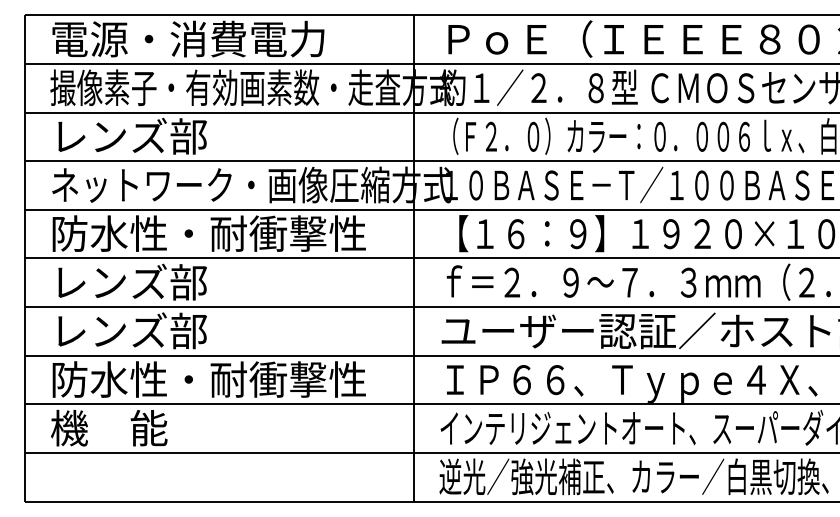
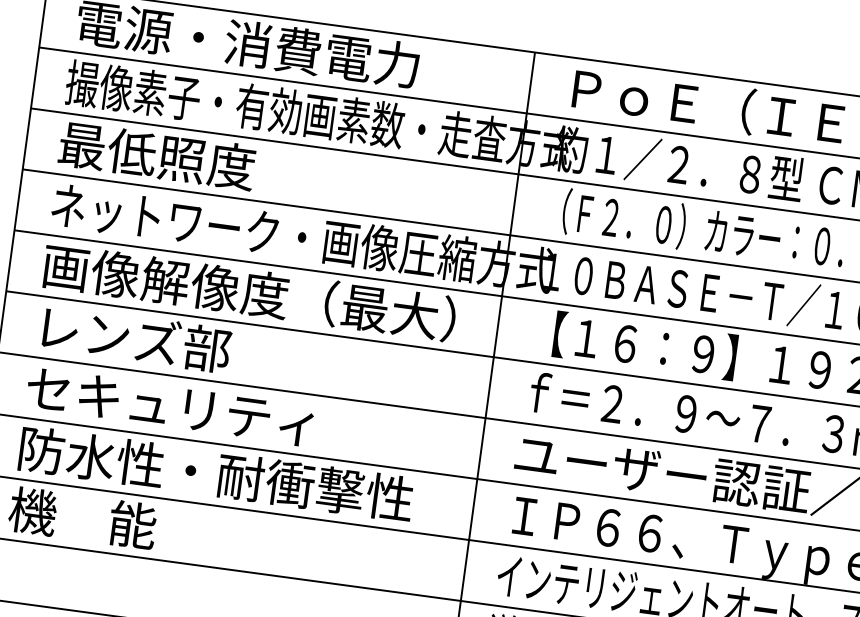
text: (128, 135) -> (156, 154), レンズ部 -> 最低照度
text: (215, 233) -> (248, 292), 防水性・耐衝撃性 -> 画像解像度（最大）
text: (165, 330) -> (169, 405), レンズ部 -> セキュリティ

